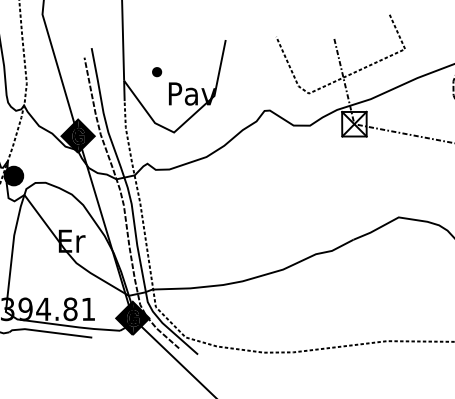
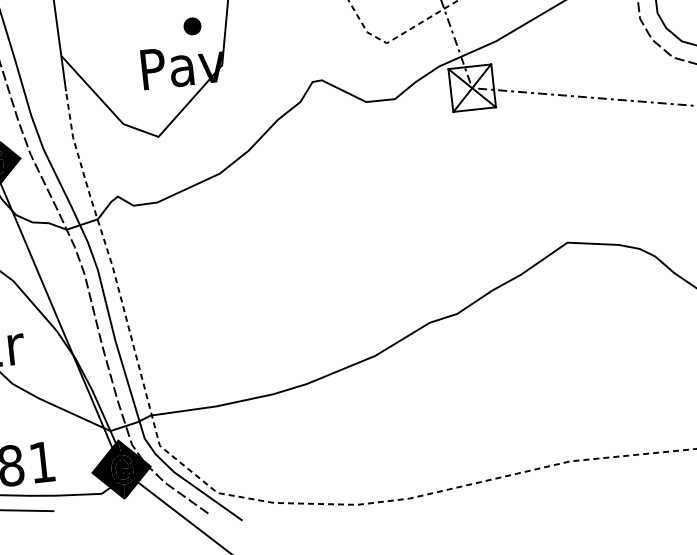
part: (157, 72) -> (193, 26), moved

